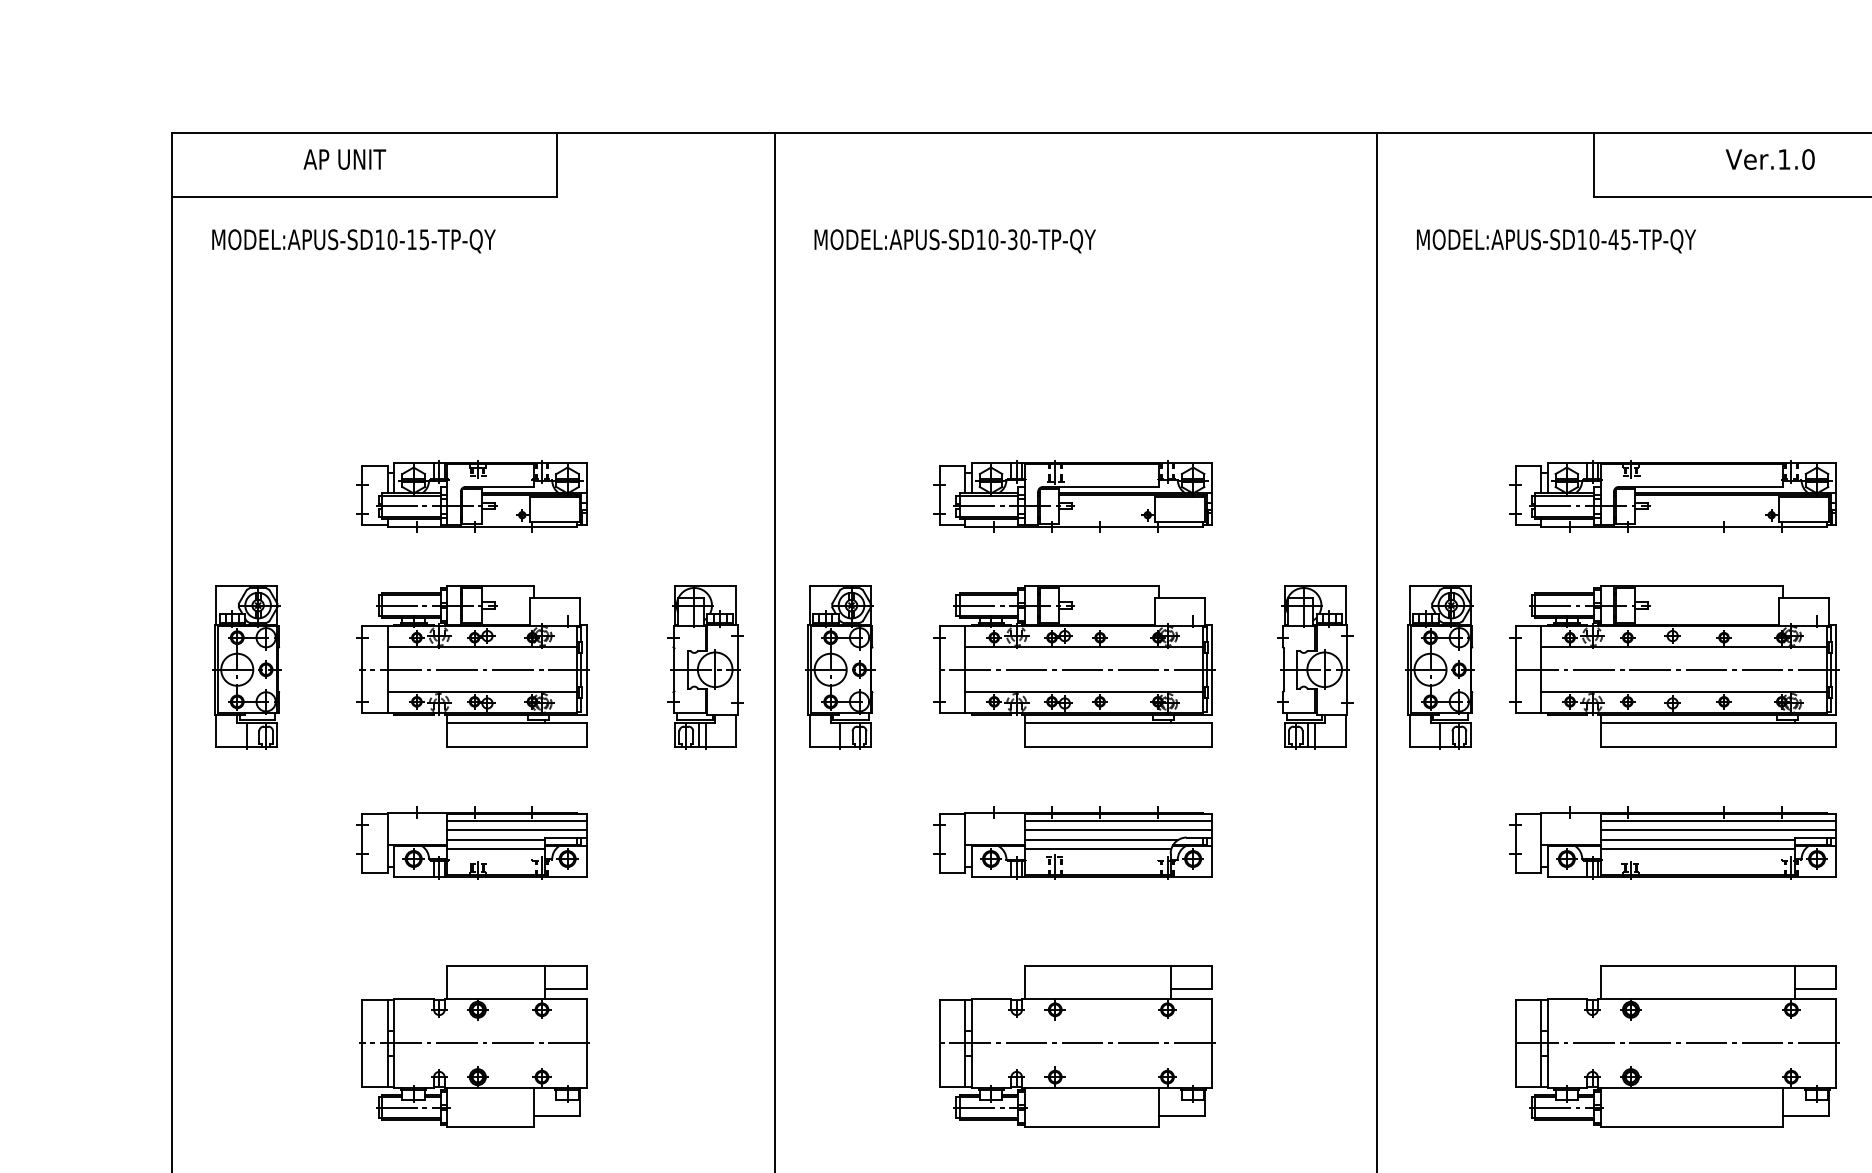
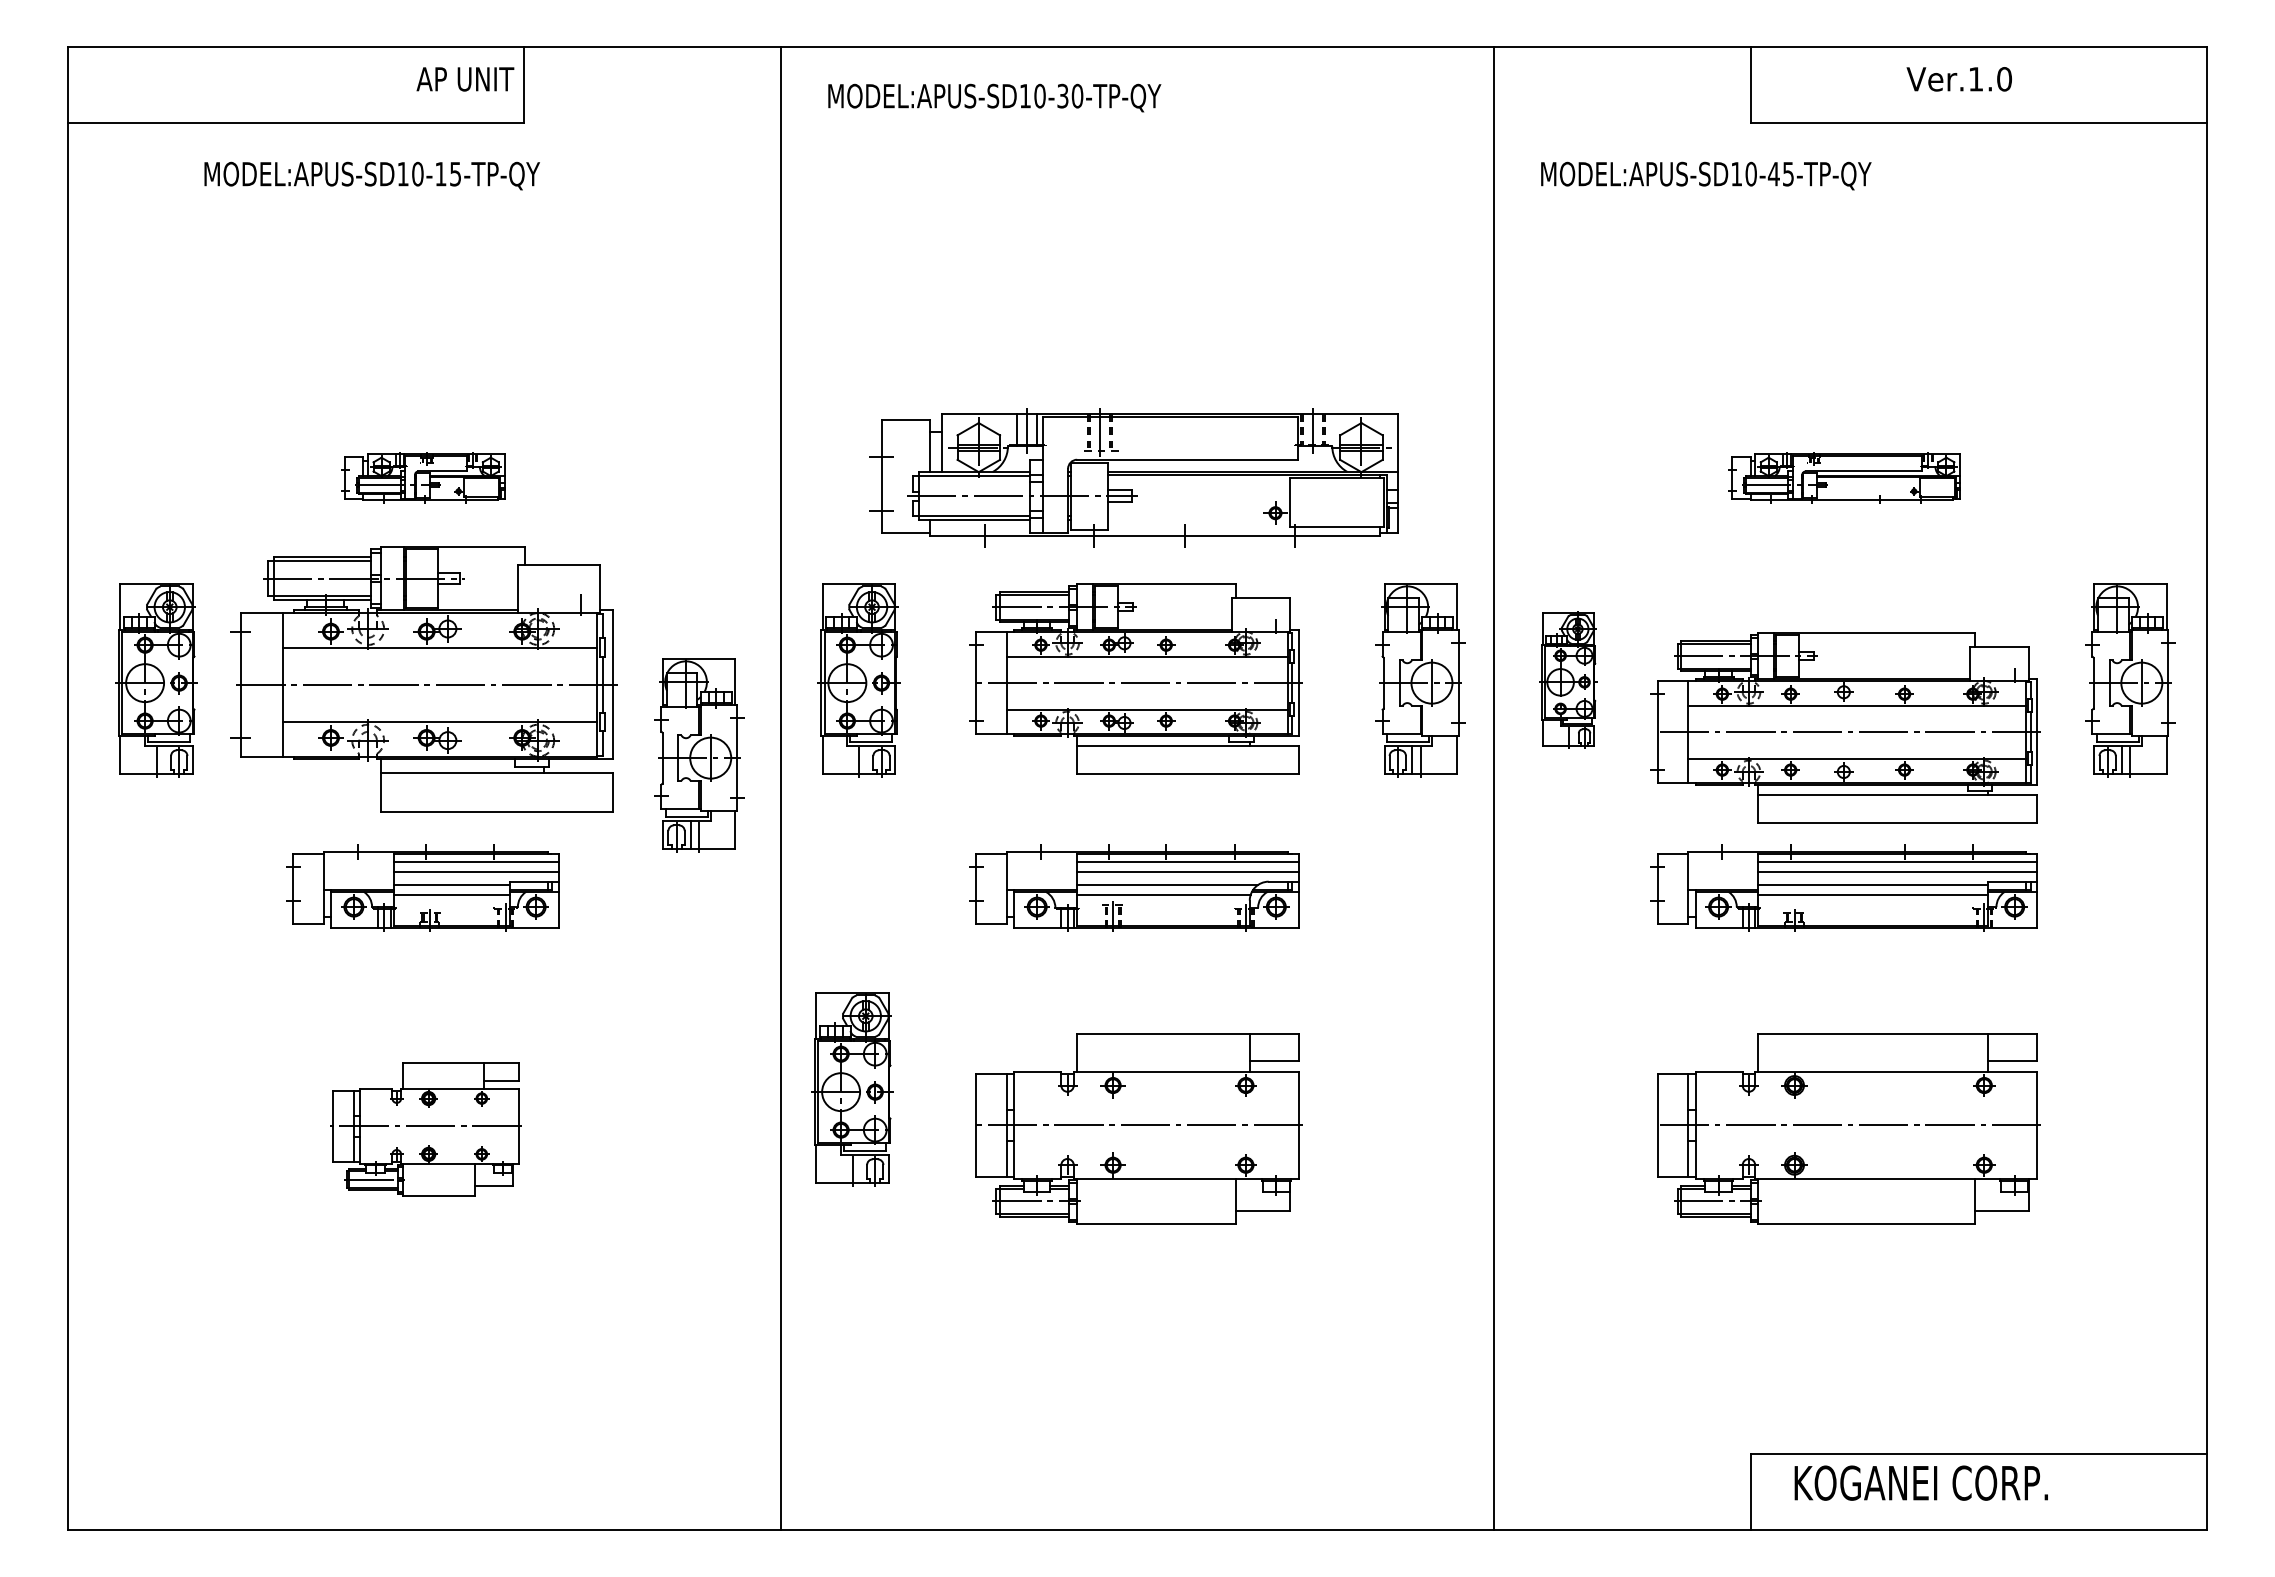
text: (344, 159) -> (465, 79), moved
text: (353, 240) -> (371, 175), moved
text: (955, 240) -> (994, 97), moved
part: (471, 496) -> (422, 478), size x0.6
part: (1073, 496) -> (1134, 478), size x1.6
part: (1672, 496) -> (1843, 478), size x0.6
part: (473, 665) -> (424, 678), size x1.4
part: (1674, 665) -> (1845, 727), moved
part: (705, 667) -> (699, 755), moved
part: (1440, 667) -> (1568, 680), size x0.7
part: (835, 1013) -> (852, 1089), added
part: (474, 1046) -> (425, 1128), size x0.7

